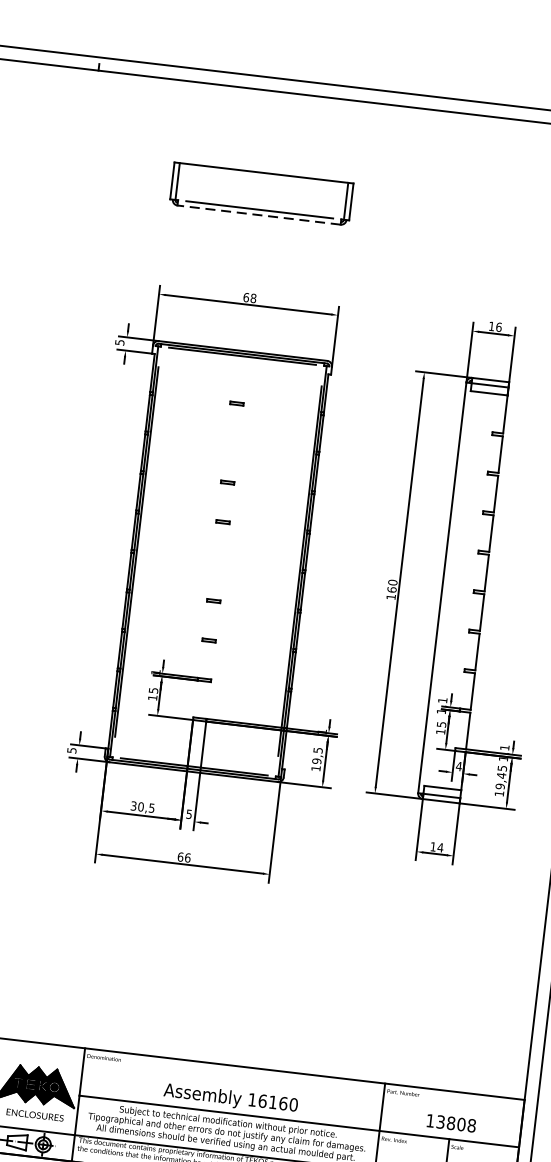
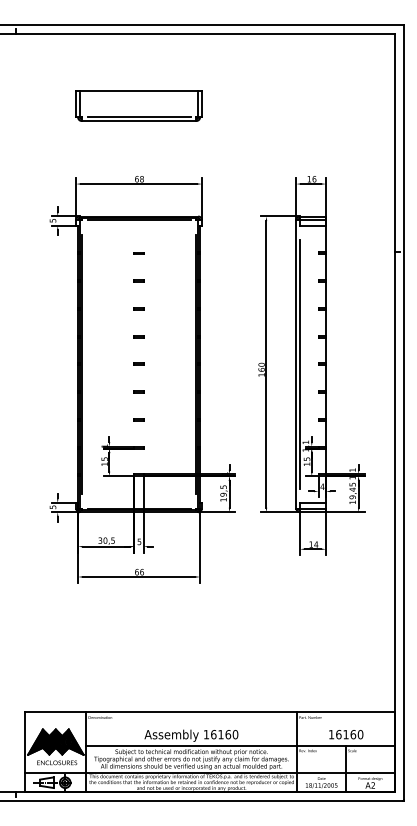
line: (258, 215) -> (138, 121), dashed -> solid
part: (231, 442) -> (138, 280), added
part: (217, 560) -> (138, 363), added
line: (448, 588) -> (300, 364), added
text: (456, 1123) -> (349, 734), 13808 -> 16160

